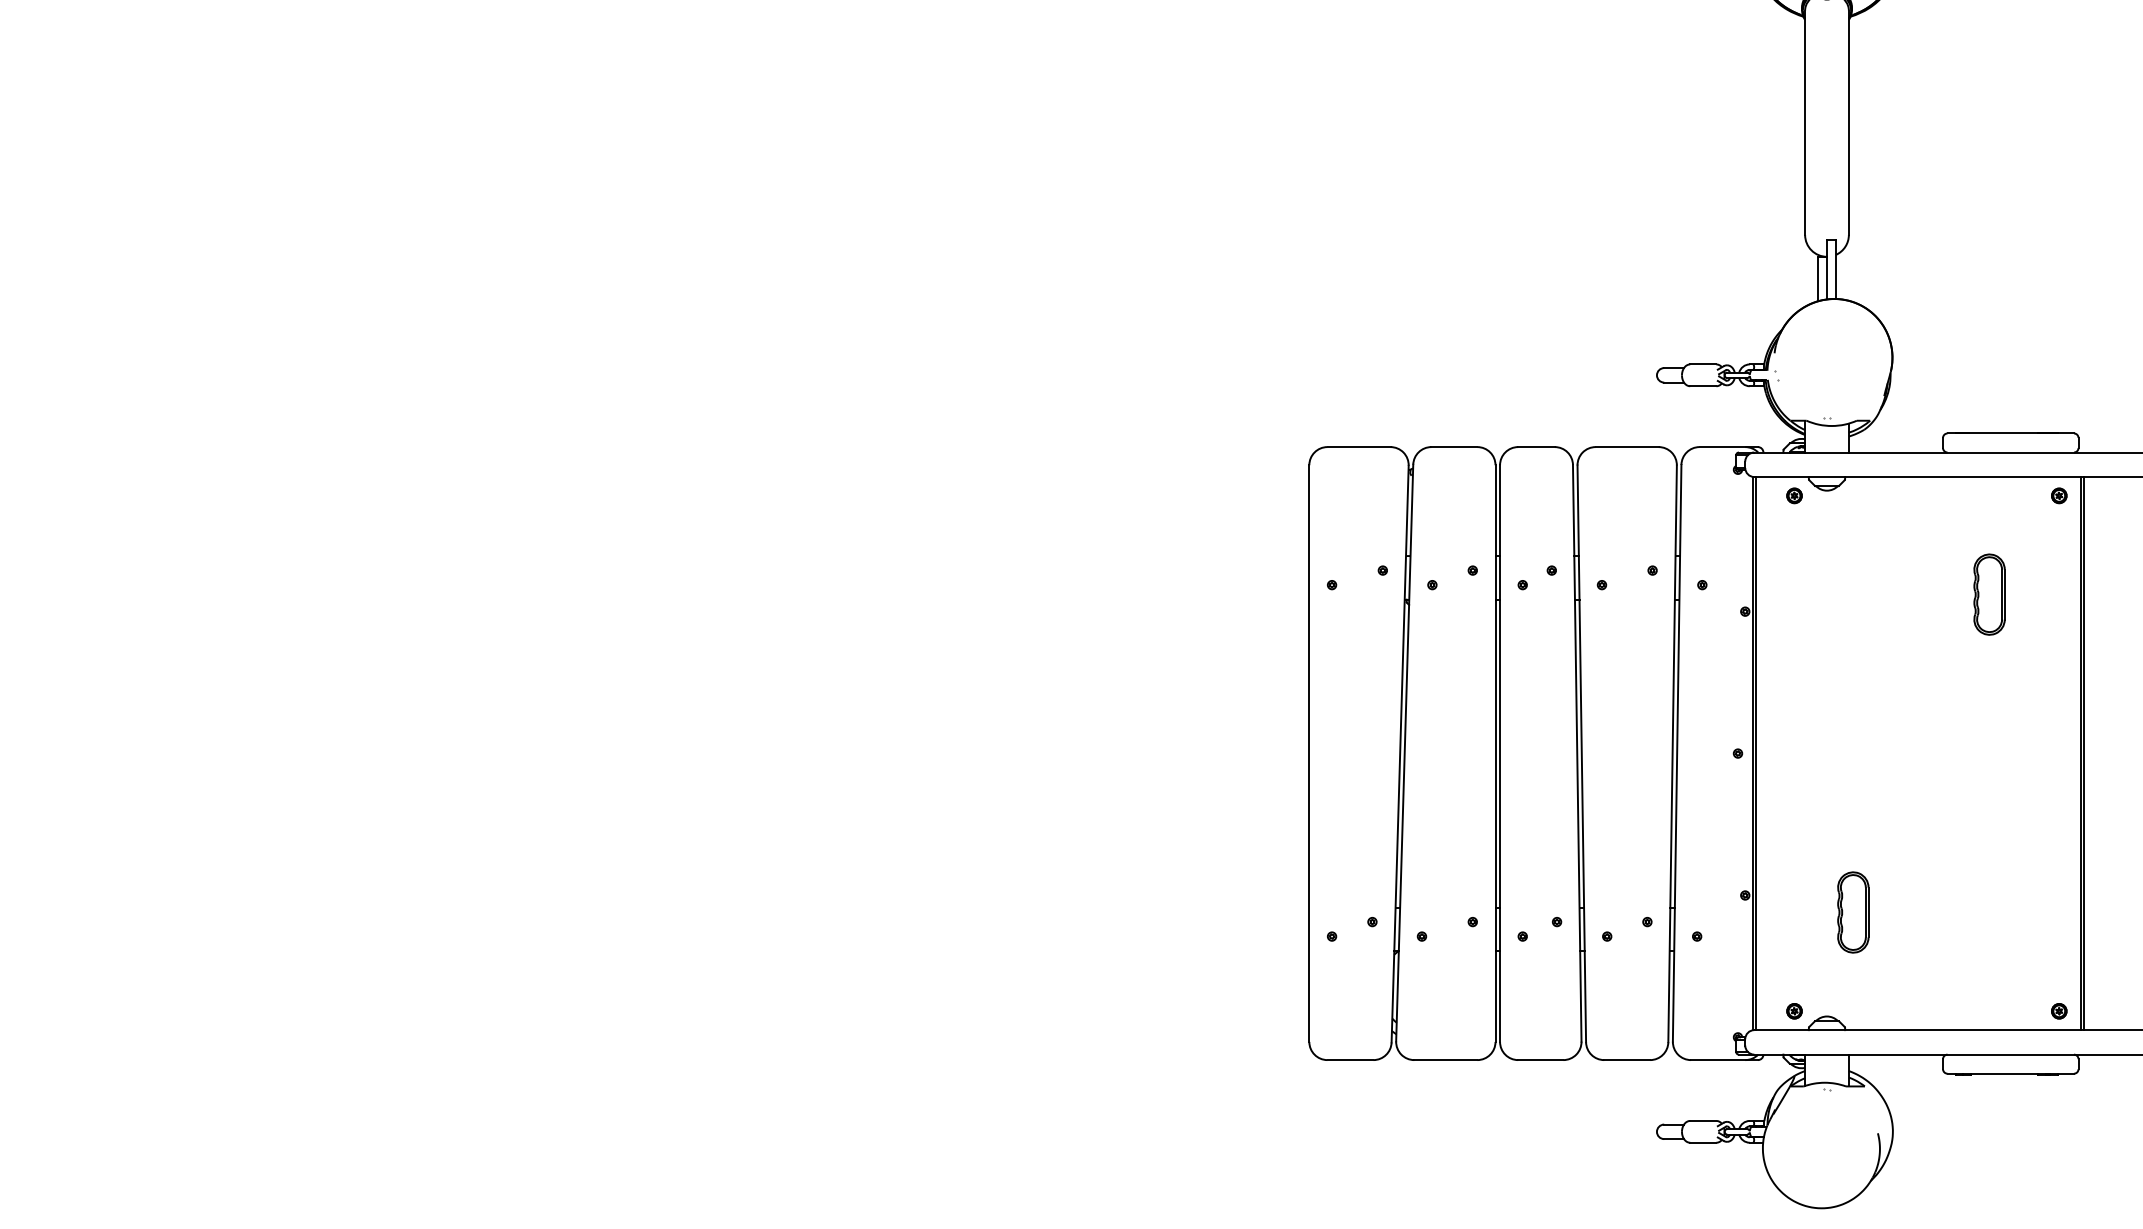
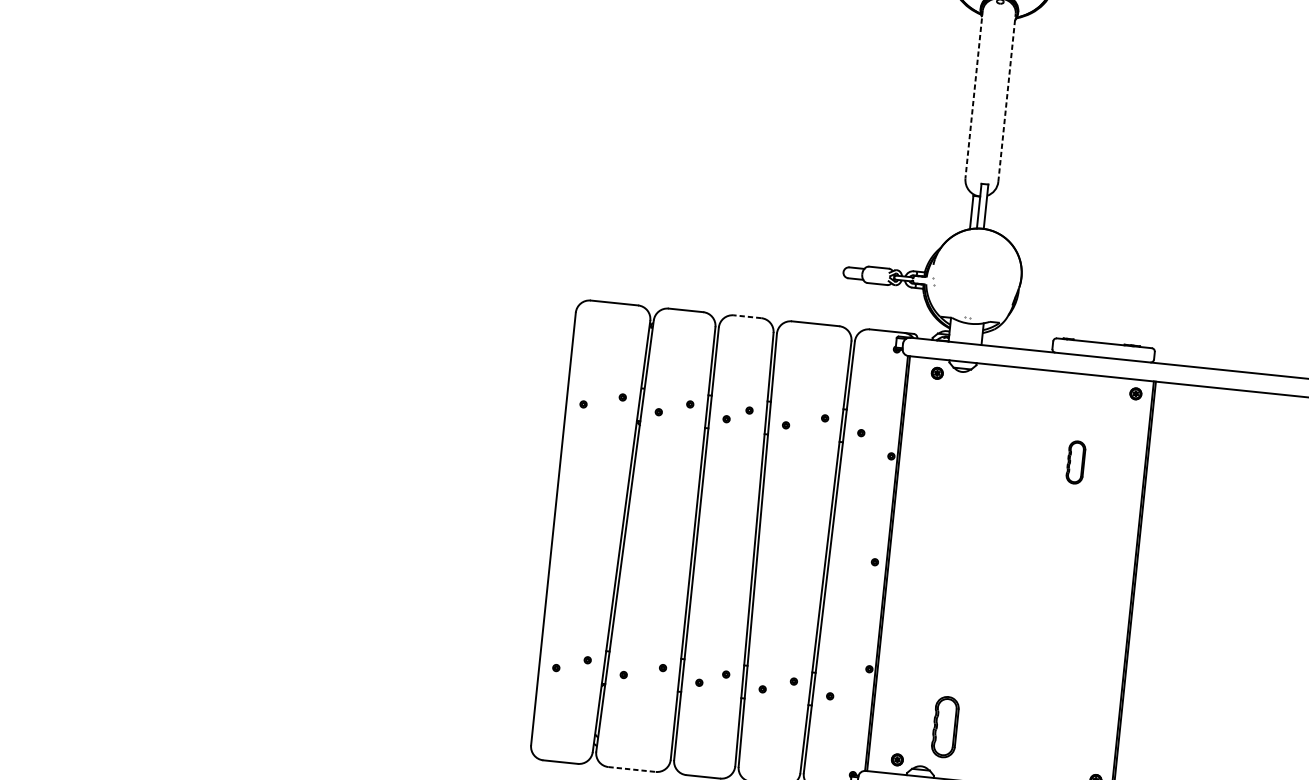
line: (1848, 122) -> (1006, 97), solid -> dashed
line: (1805, 123) -> (974, 94), solid -> dashed
line: (1536, 447) -> (747, 317), solid -> dashed
part: (1989, 594) -> (1075, 462), size x0.7
part: (1853, 912) -> (945, 727), moved
line: (1445, 1060) -> (631, 769), solid -> dashed

